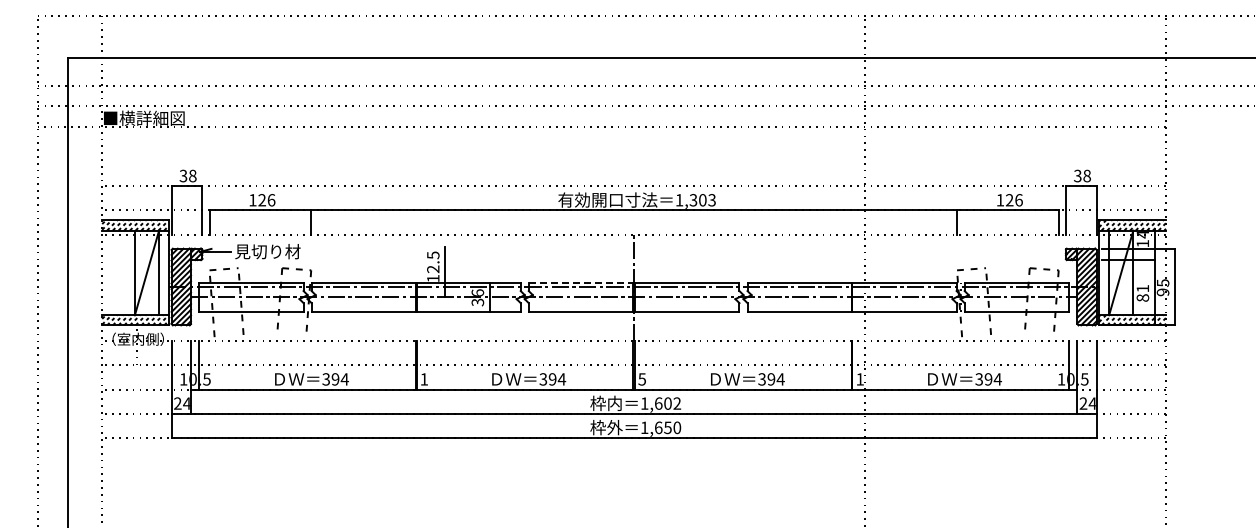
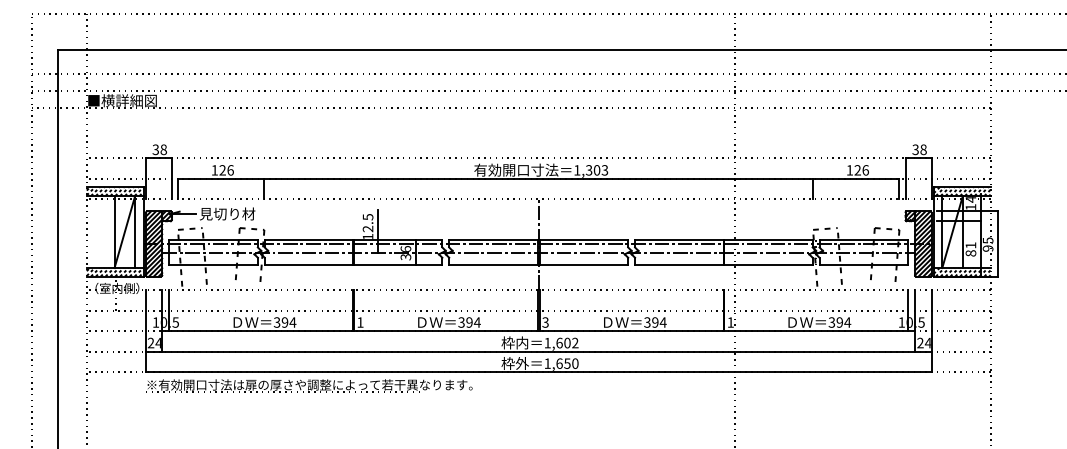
line: (581, 282) -> (493, 240), dashed -> solid
text: (641, 378) -> (544, 321), 5 -> 3
part: (364, 453) -> (309, 385), added

